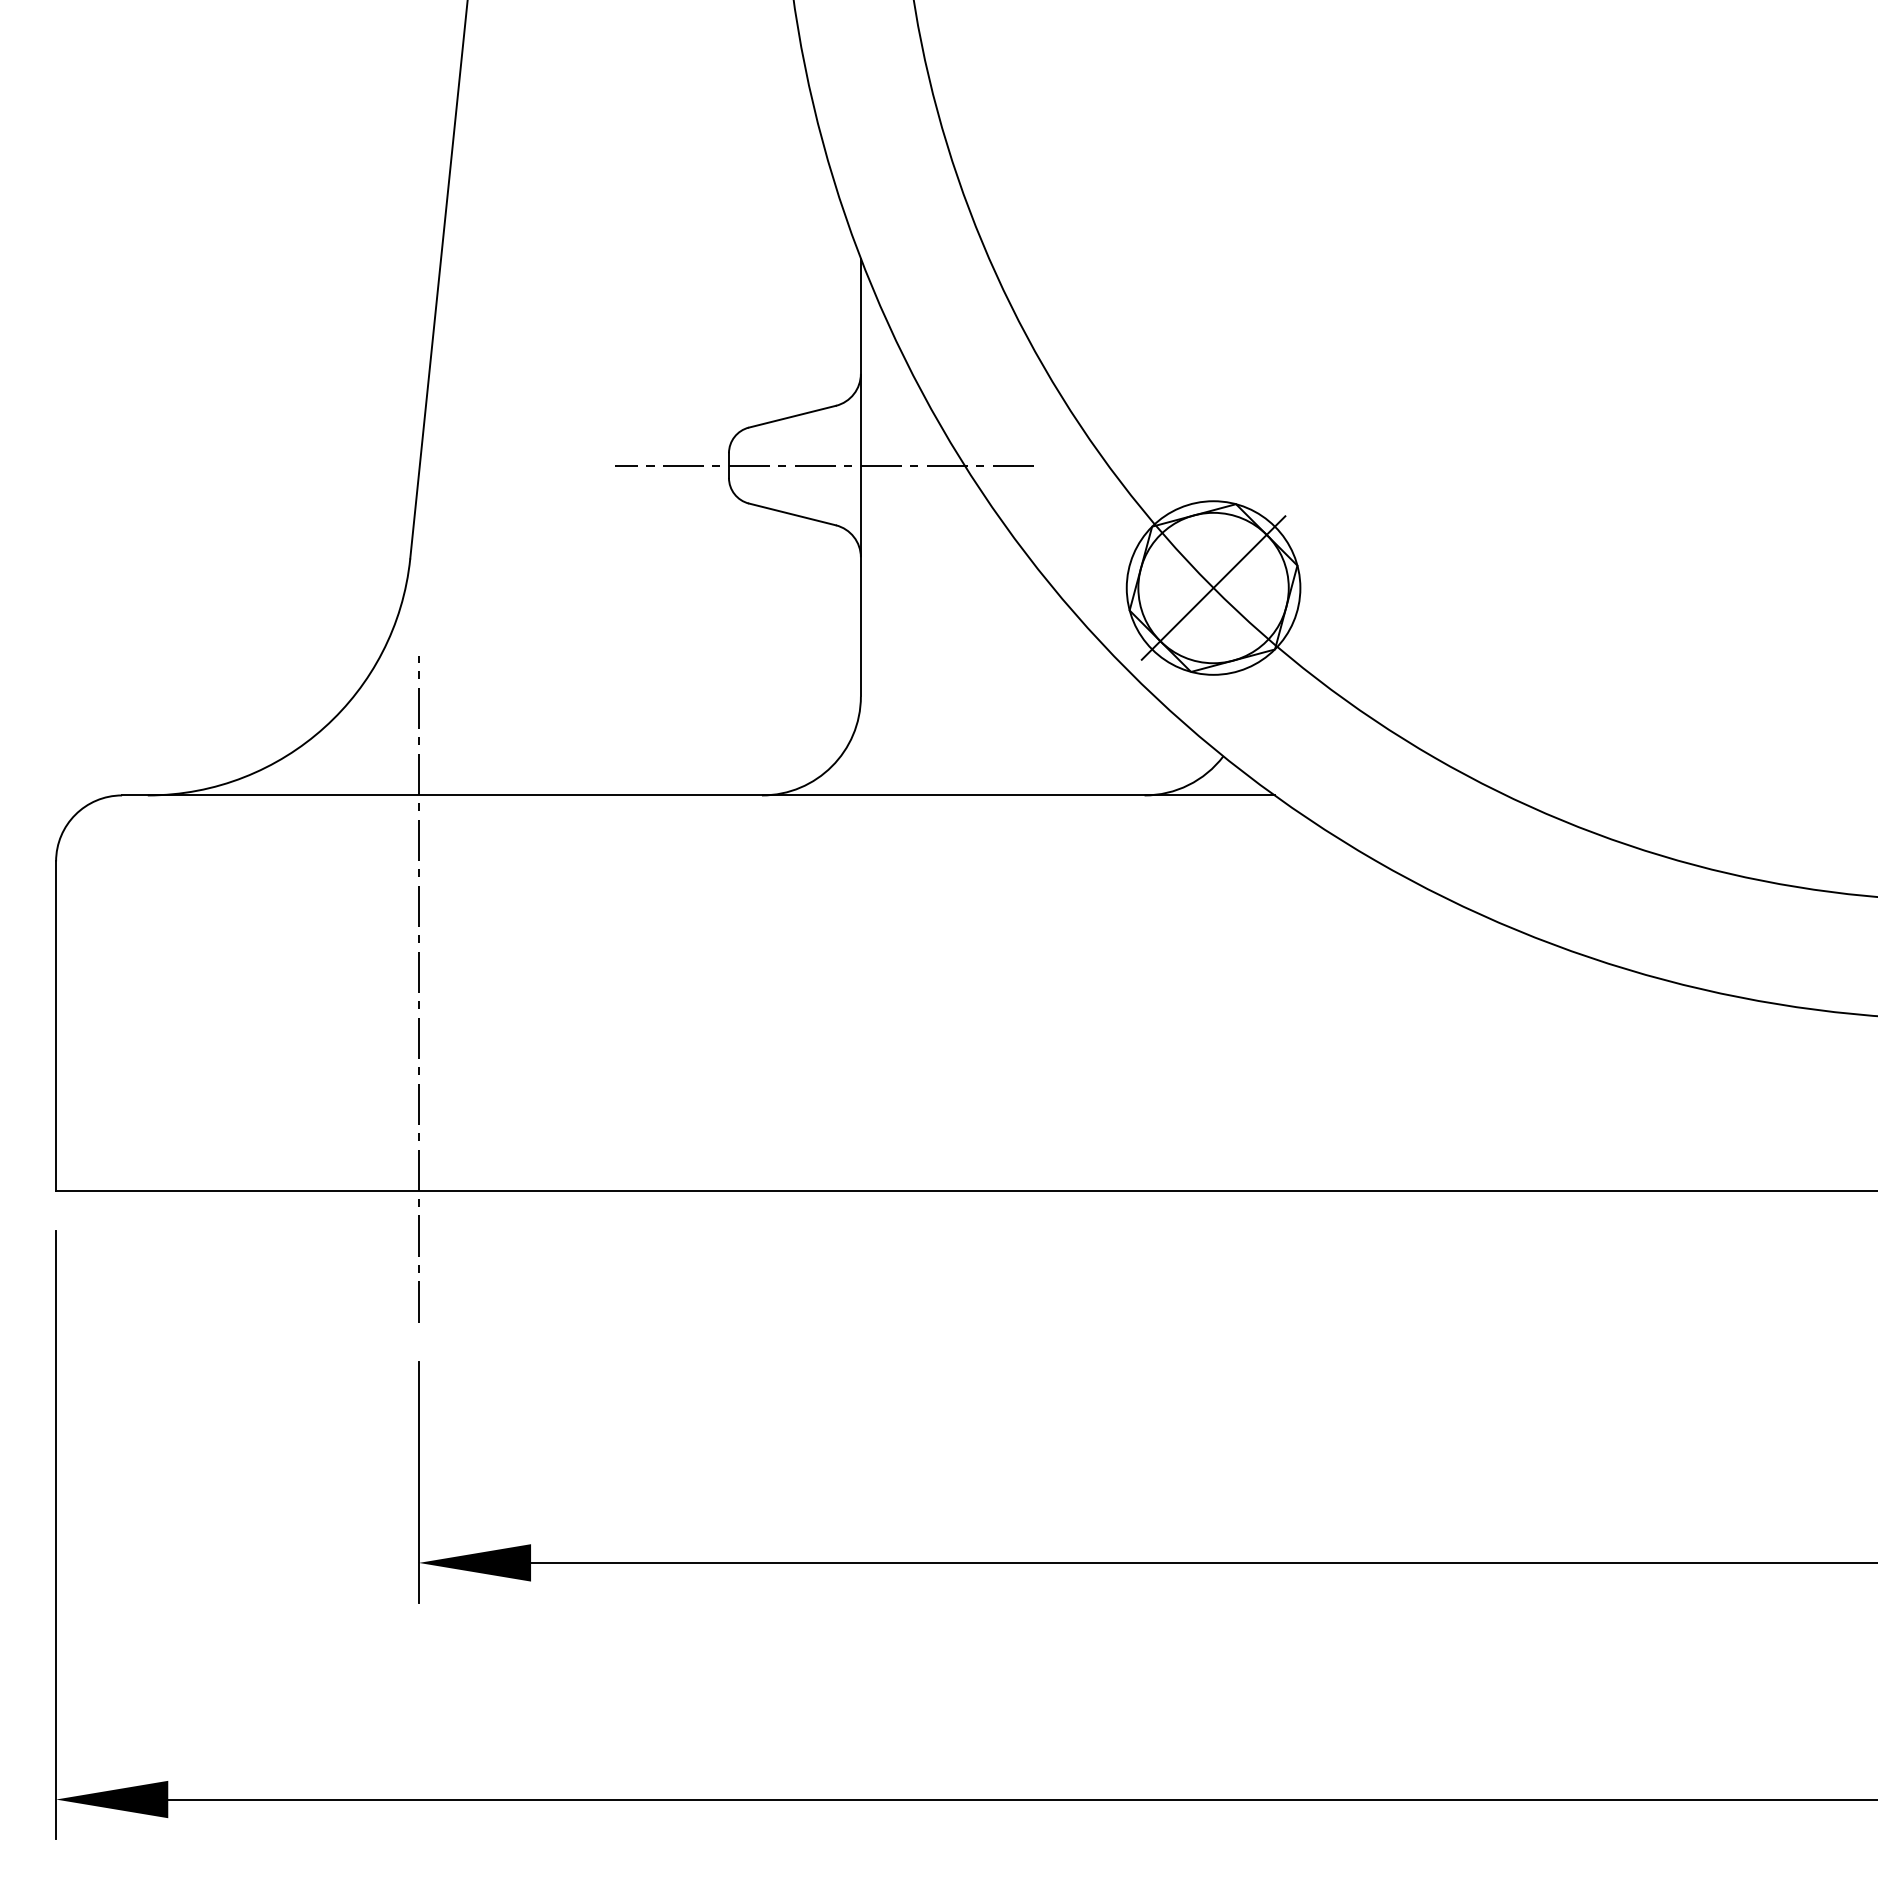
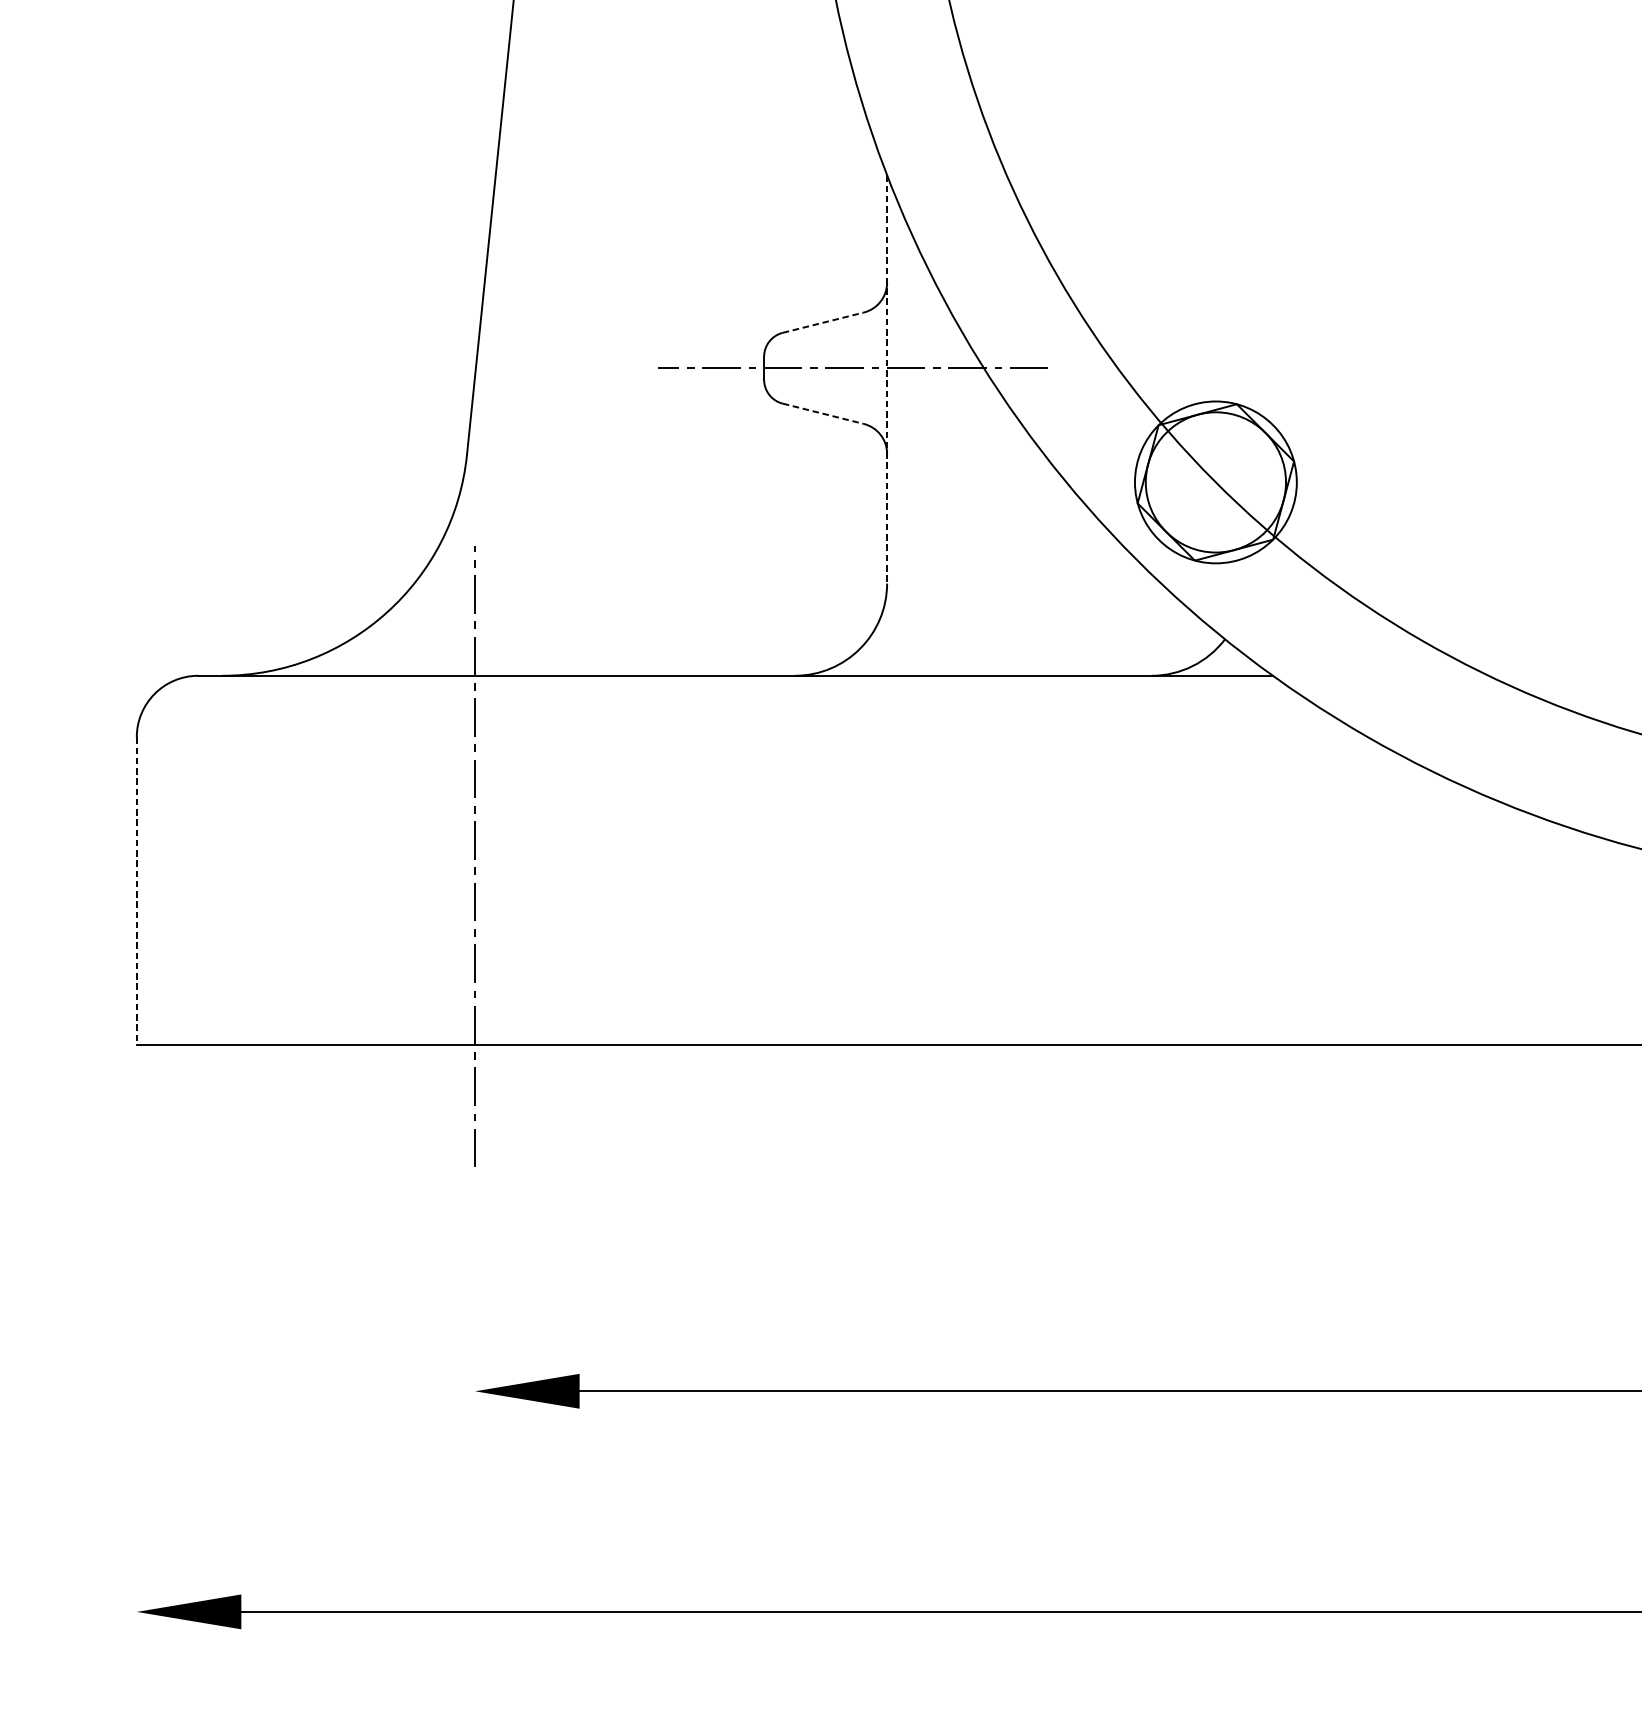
line: (792, 416) -> (823, 322), solid -> dashed
line: (860, 477) -> (886, 379), solid -> dashed
line: (792, 514) -> (823, 413), solid -> dashed
line: (1213, 587) -> (1215, 481), removed
line: (56, 1026) -> (137, 891), solid -> dashed
line: (418, 1482) -> (474, 1316), removed
line: (56, 1534) -> (137, 1364), removed

